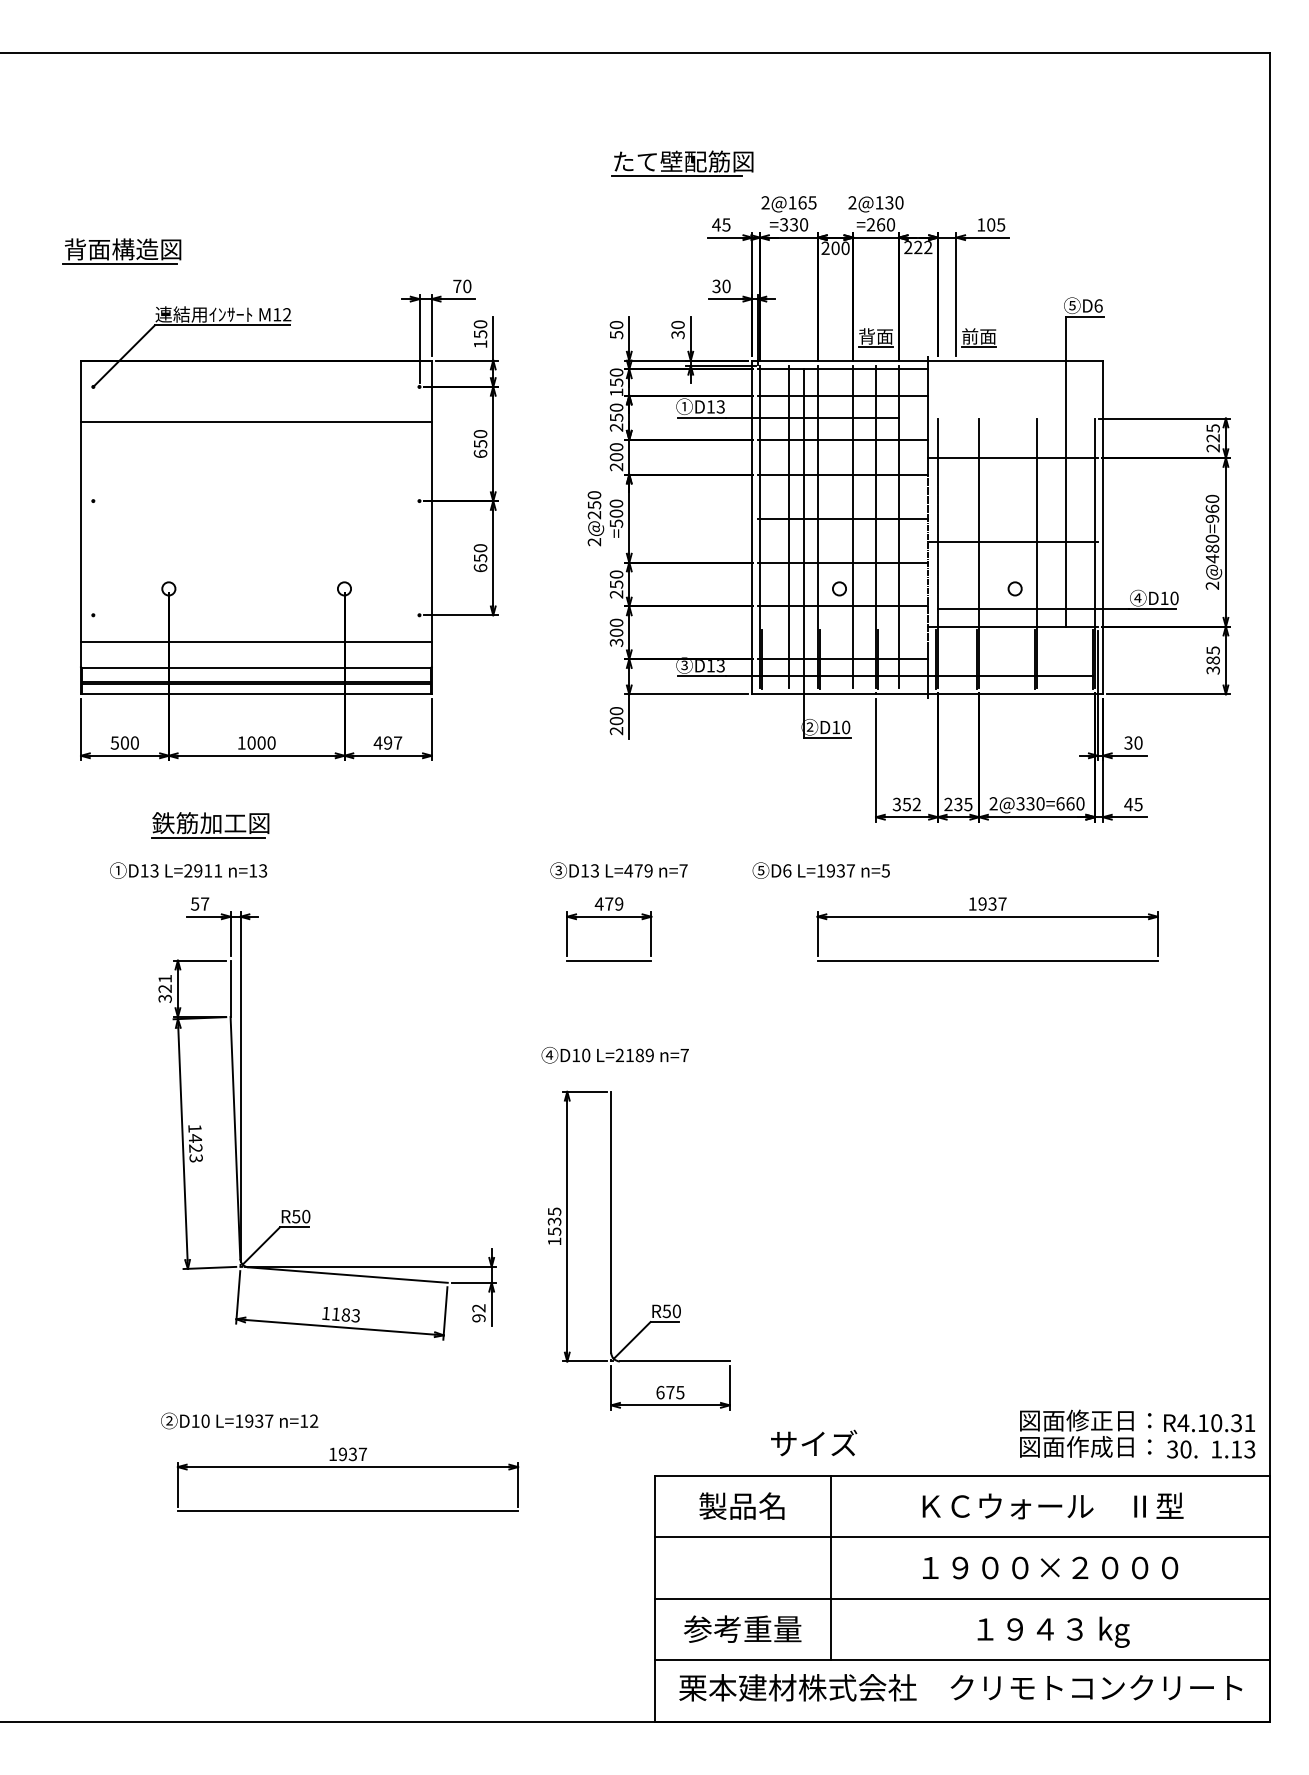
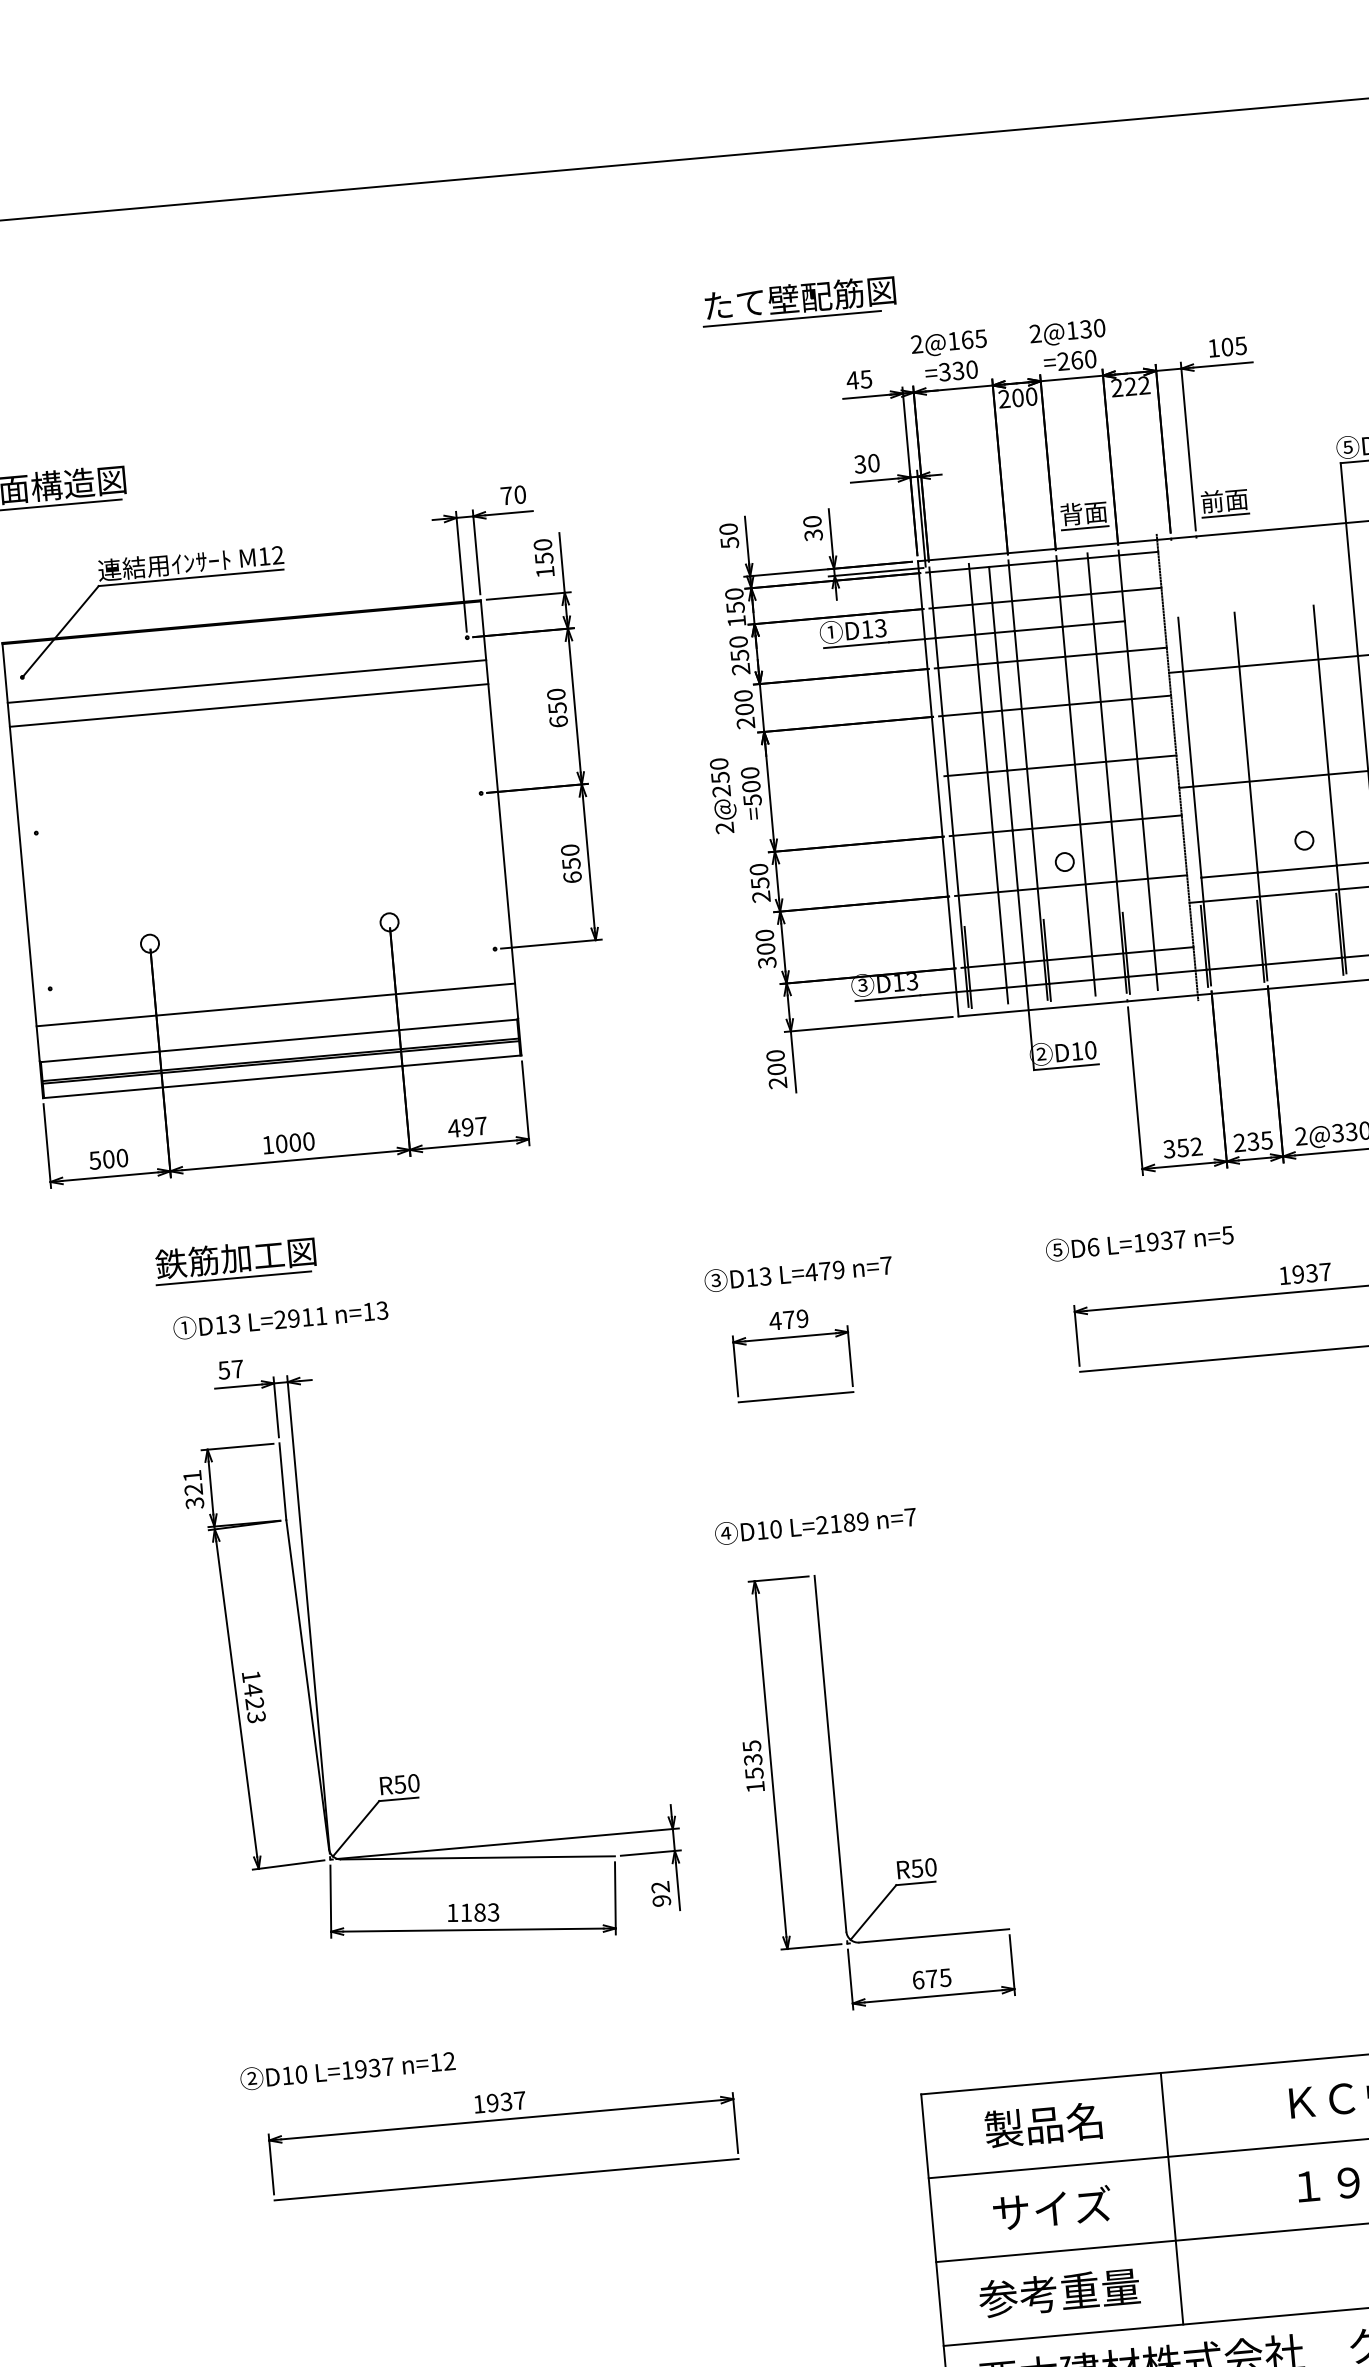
line: (256, 404) -> (247, 681), added
text: (188, 870) -> (280, 1319), moved
text: (820, 870) -> (1138, 1242), moved
text: (814, 1442) -> (1052, 2207), moved

